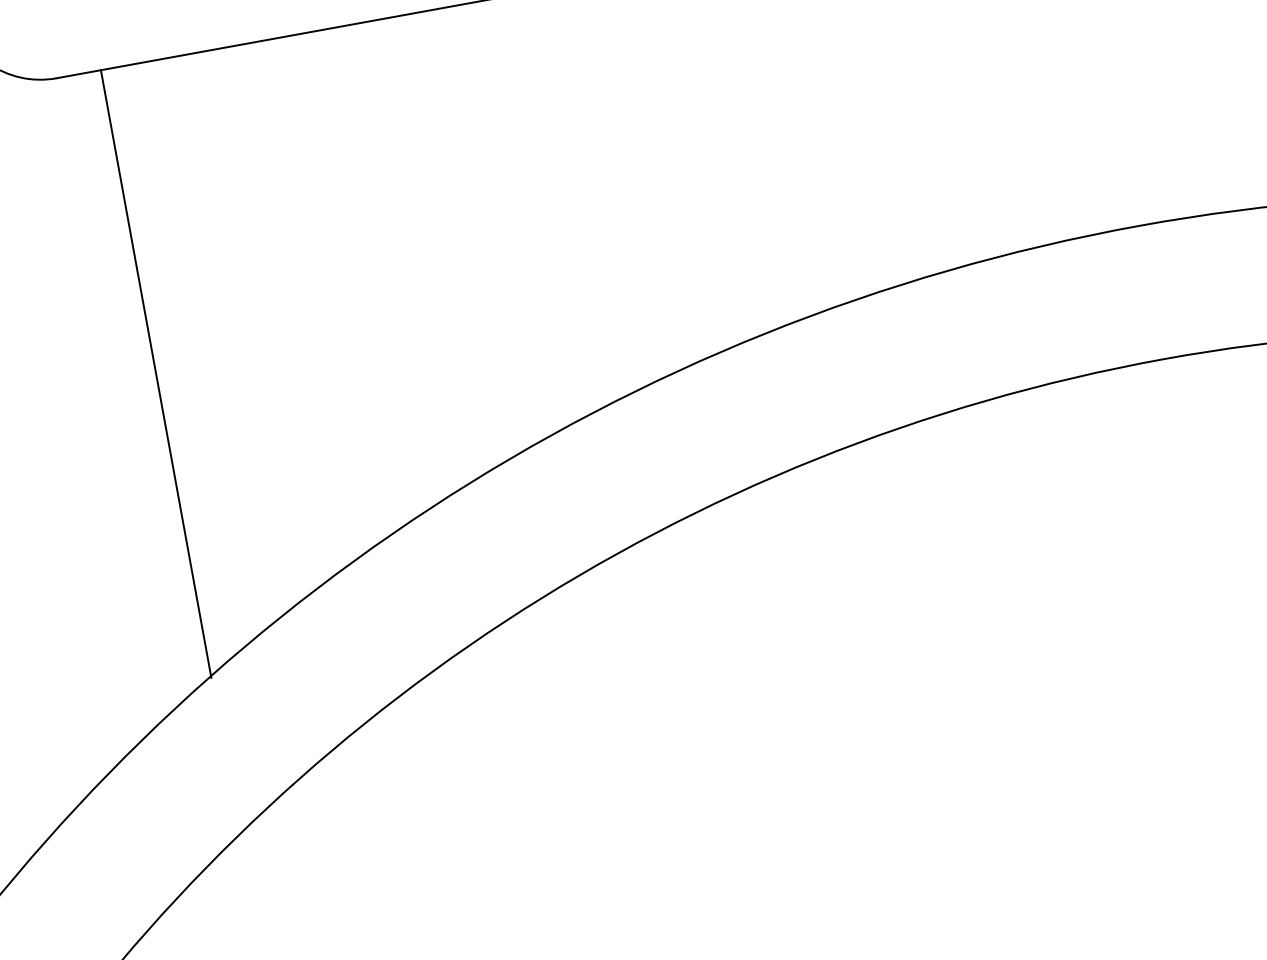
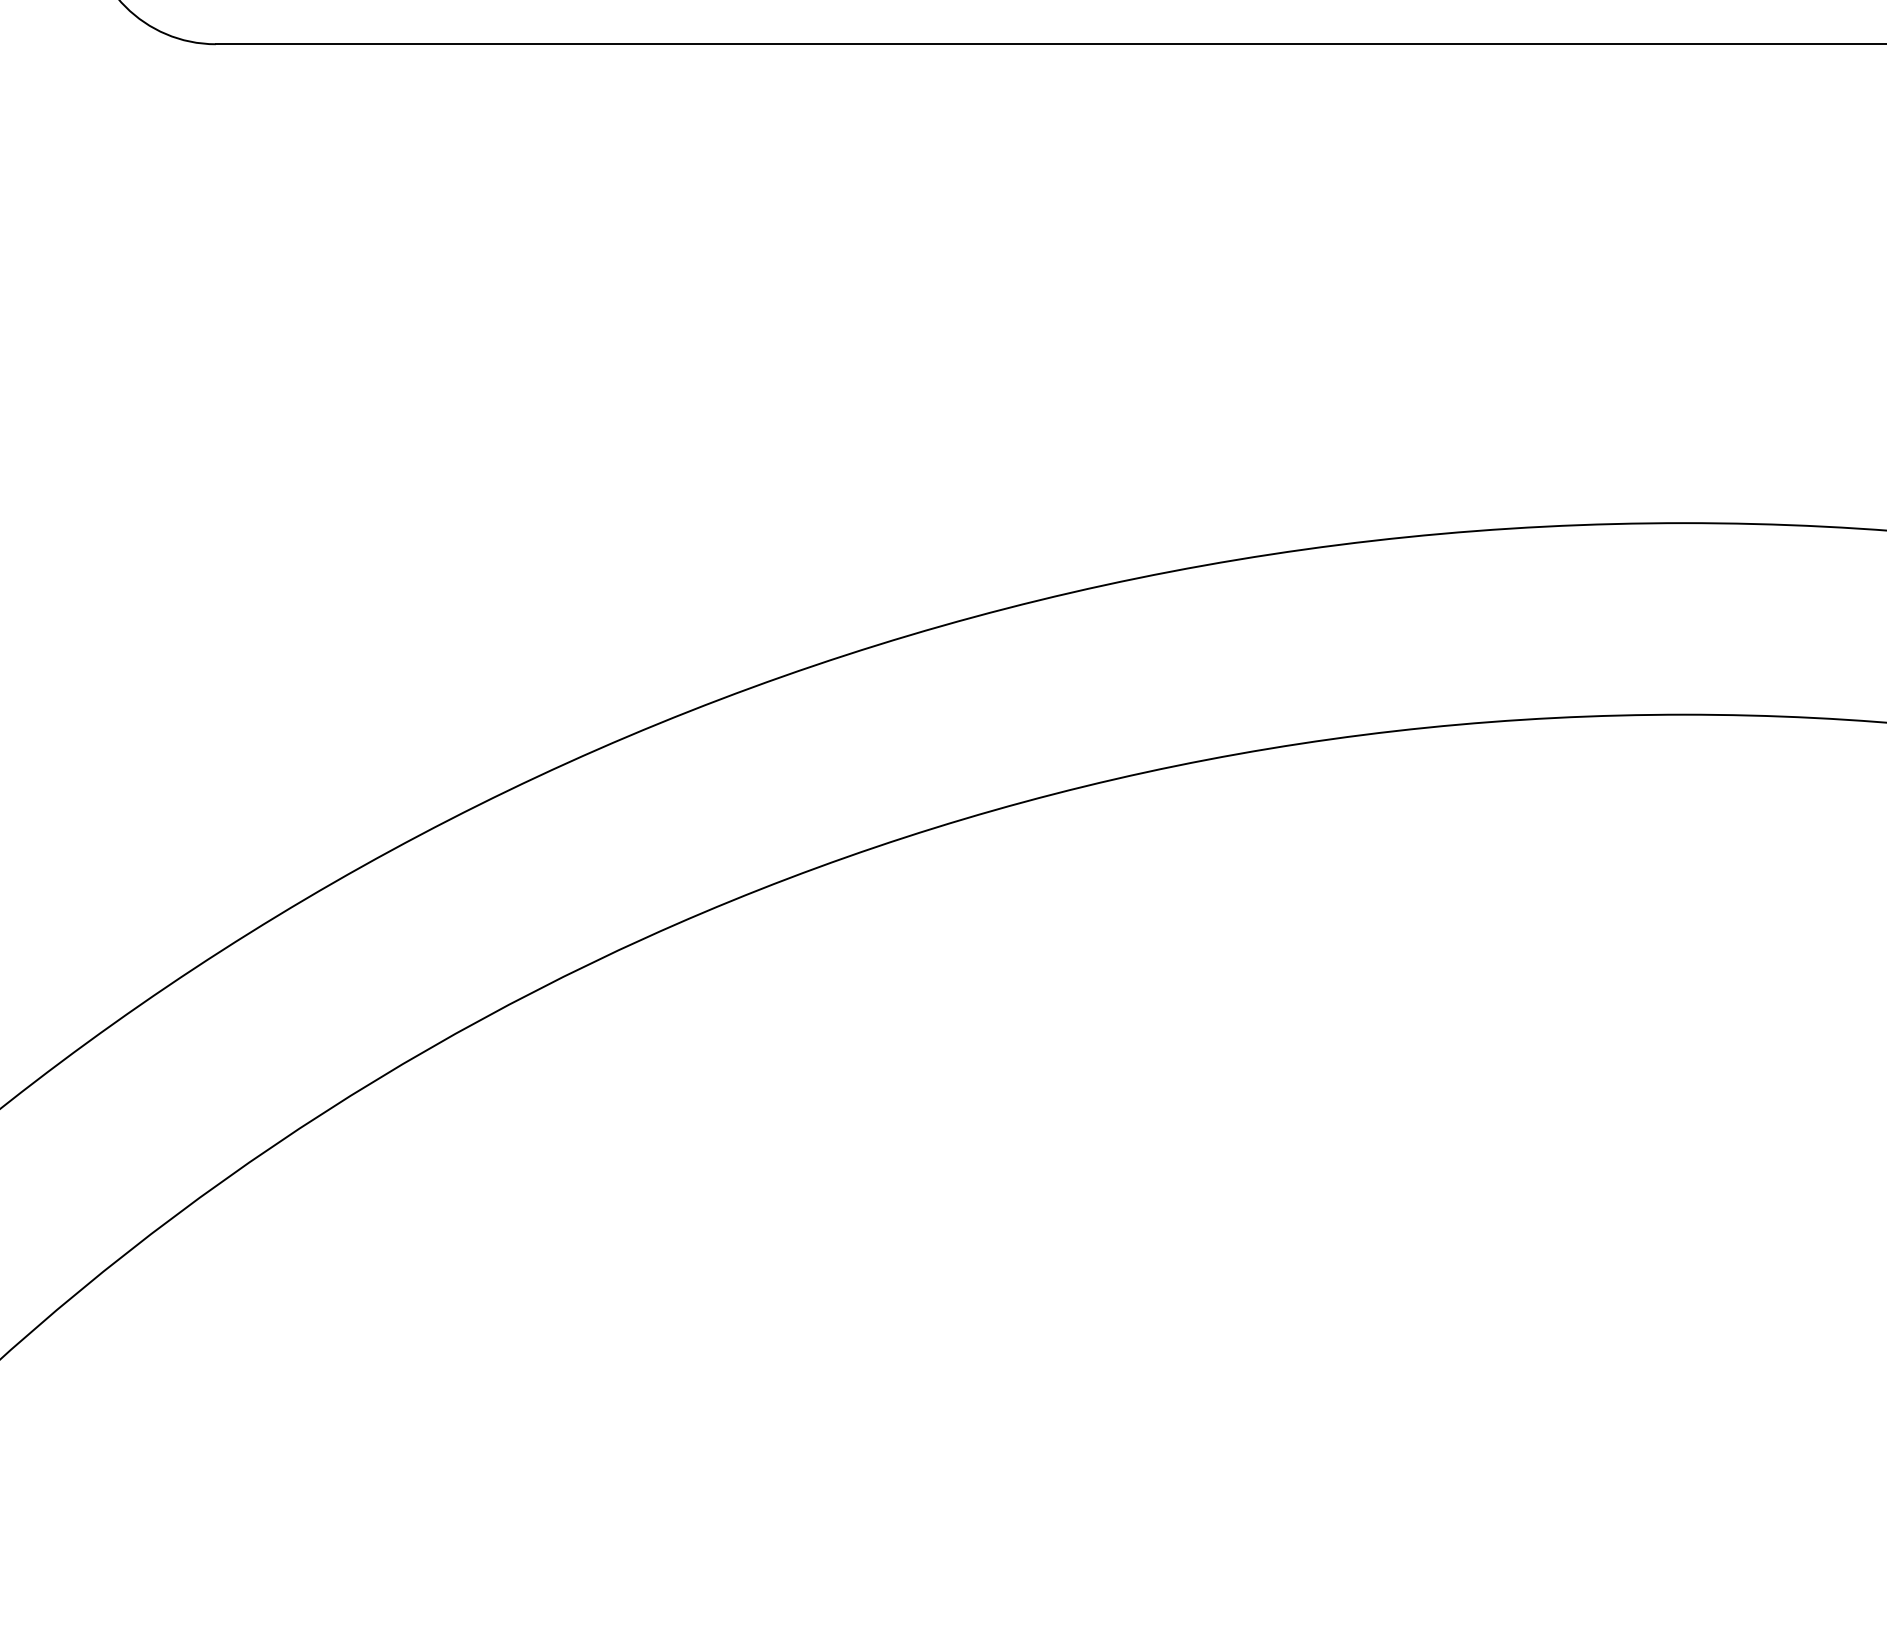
line: (155, 373) -> (279, 480), removed

